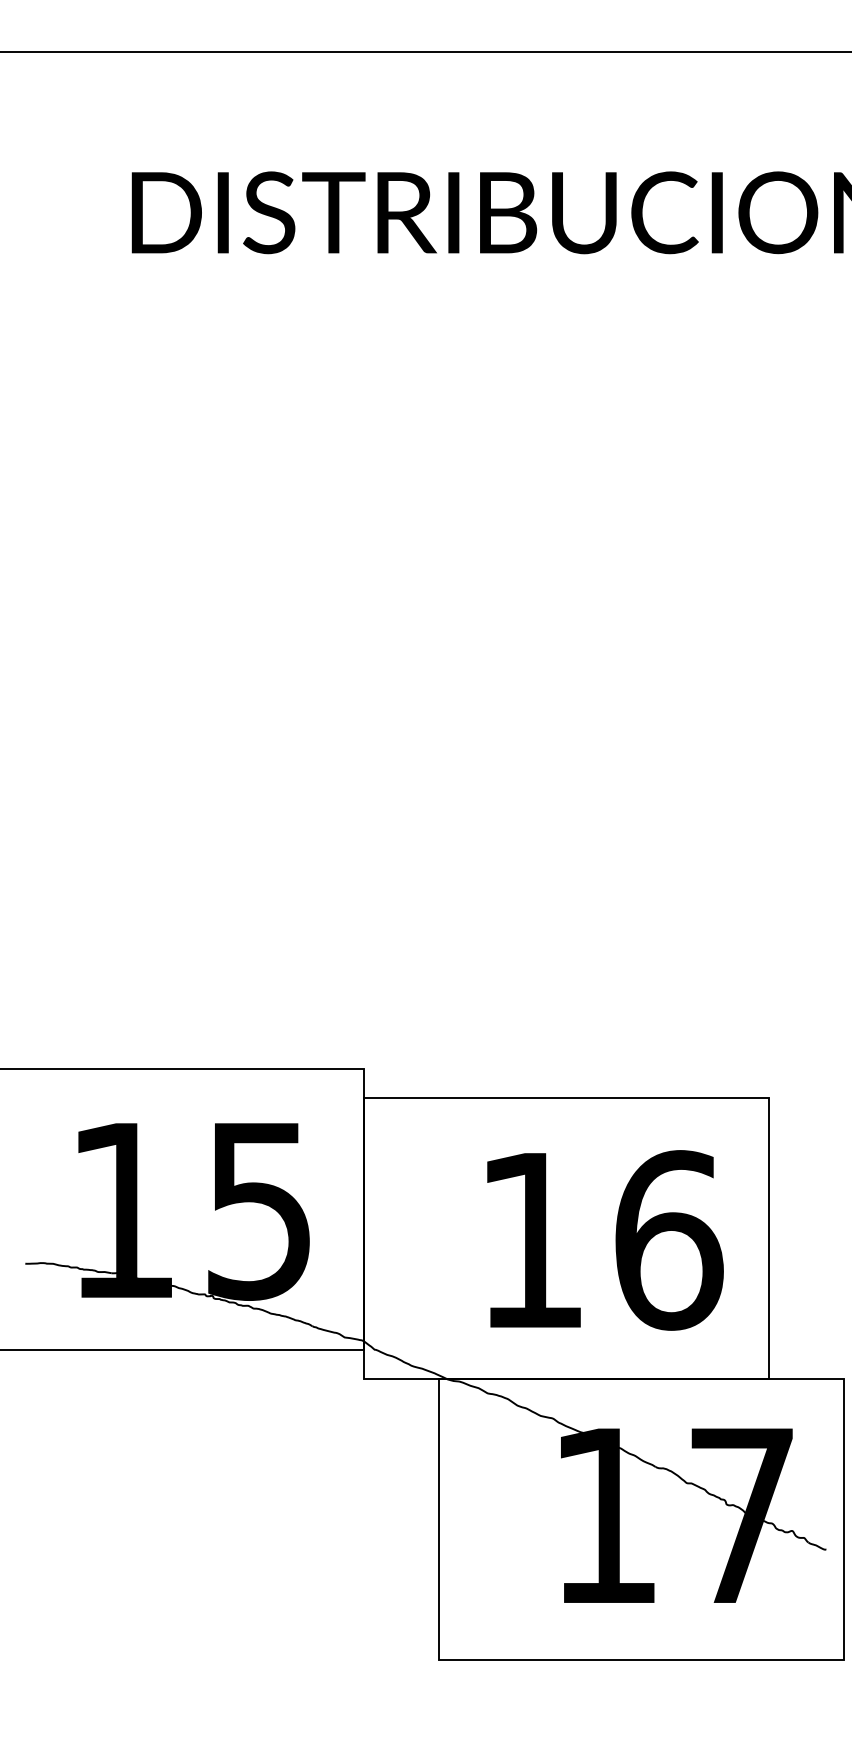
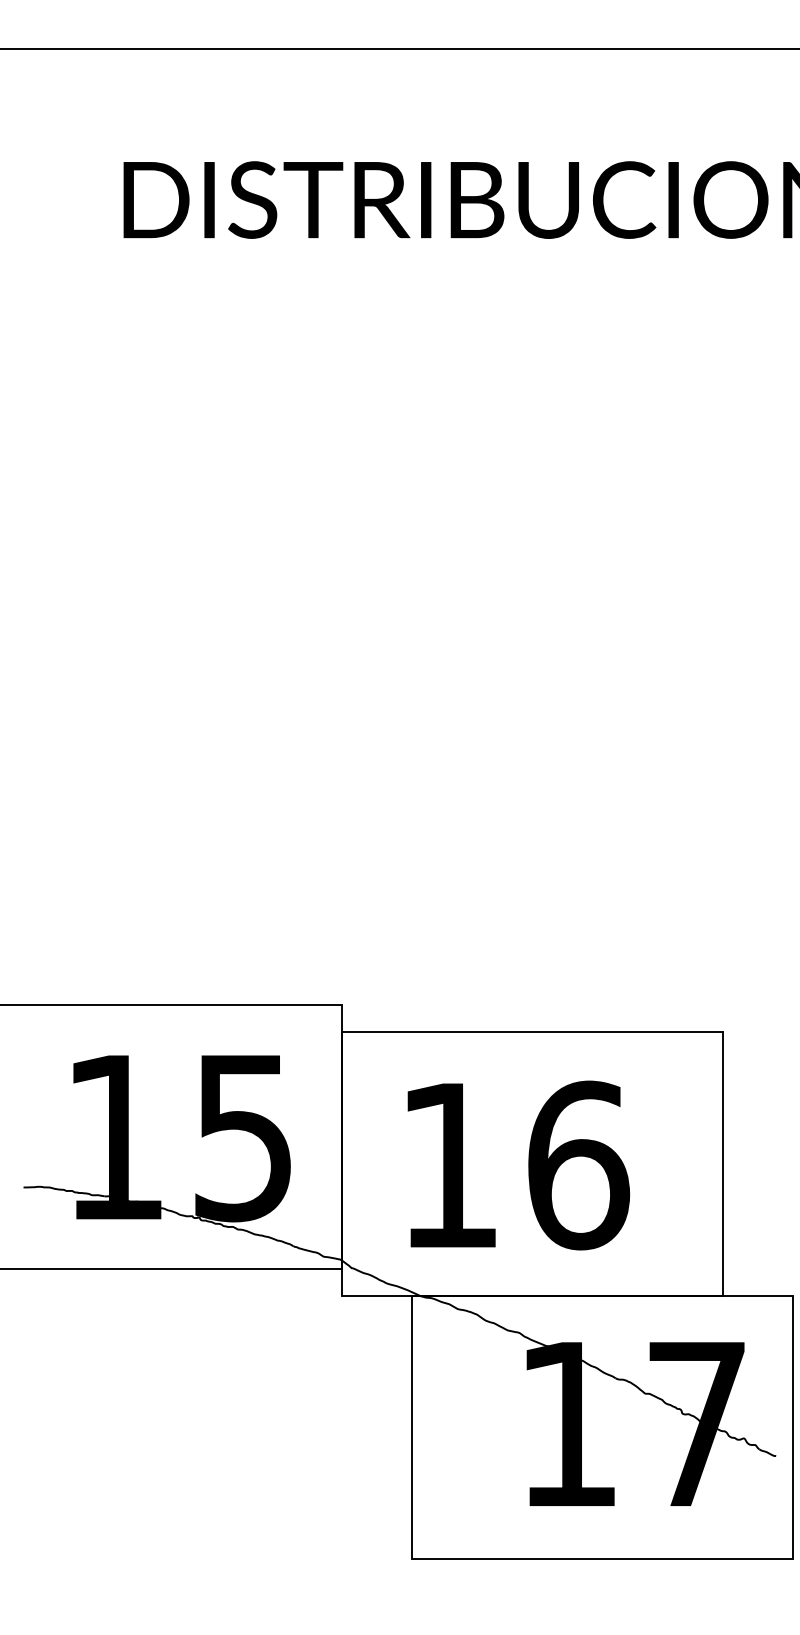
text: (605, 1240) -> (518, 1165), moved

